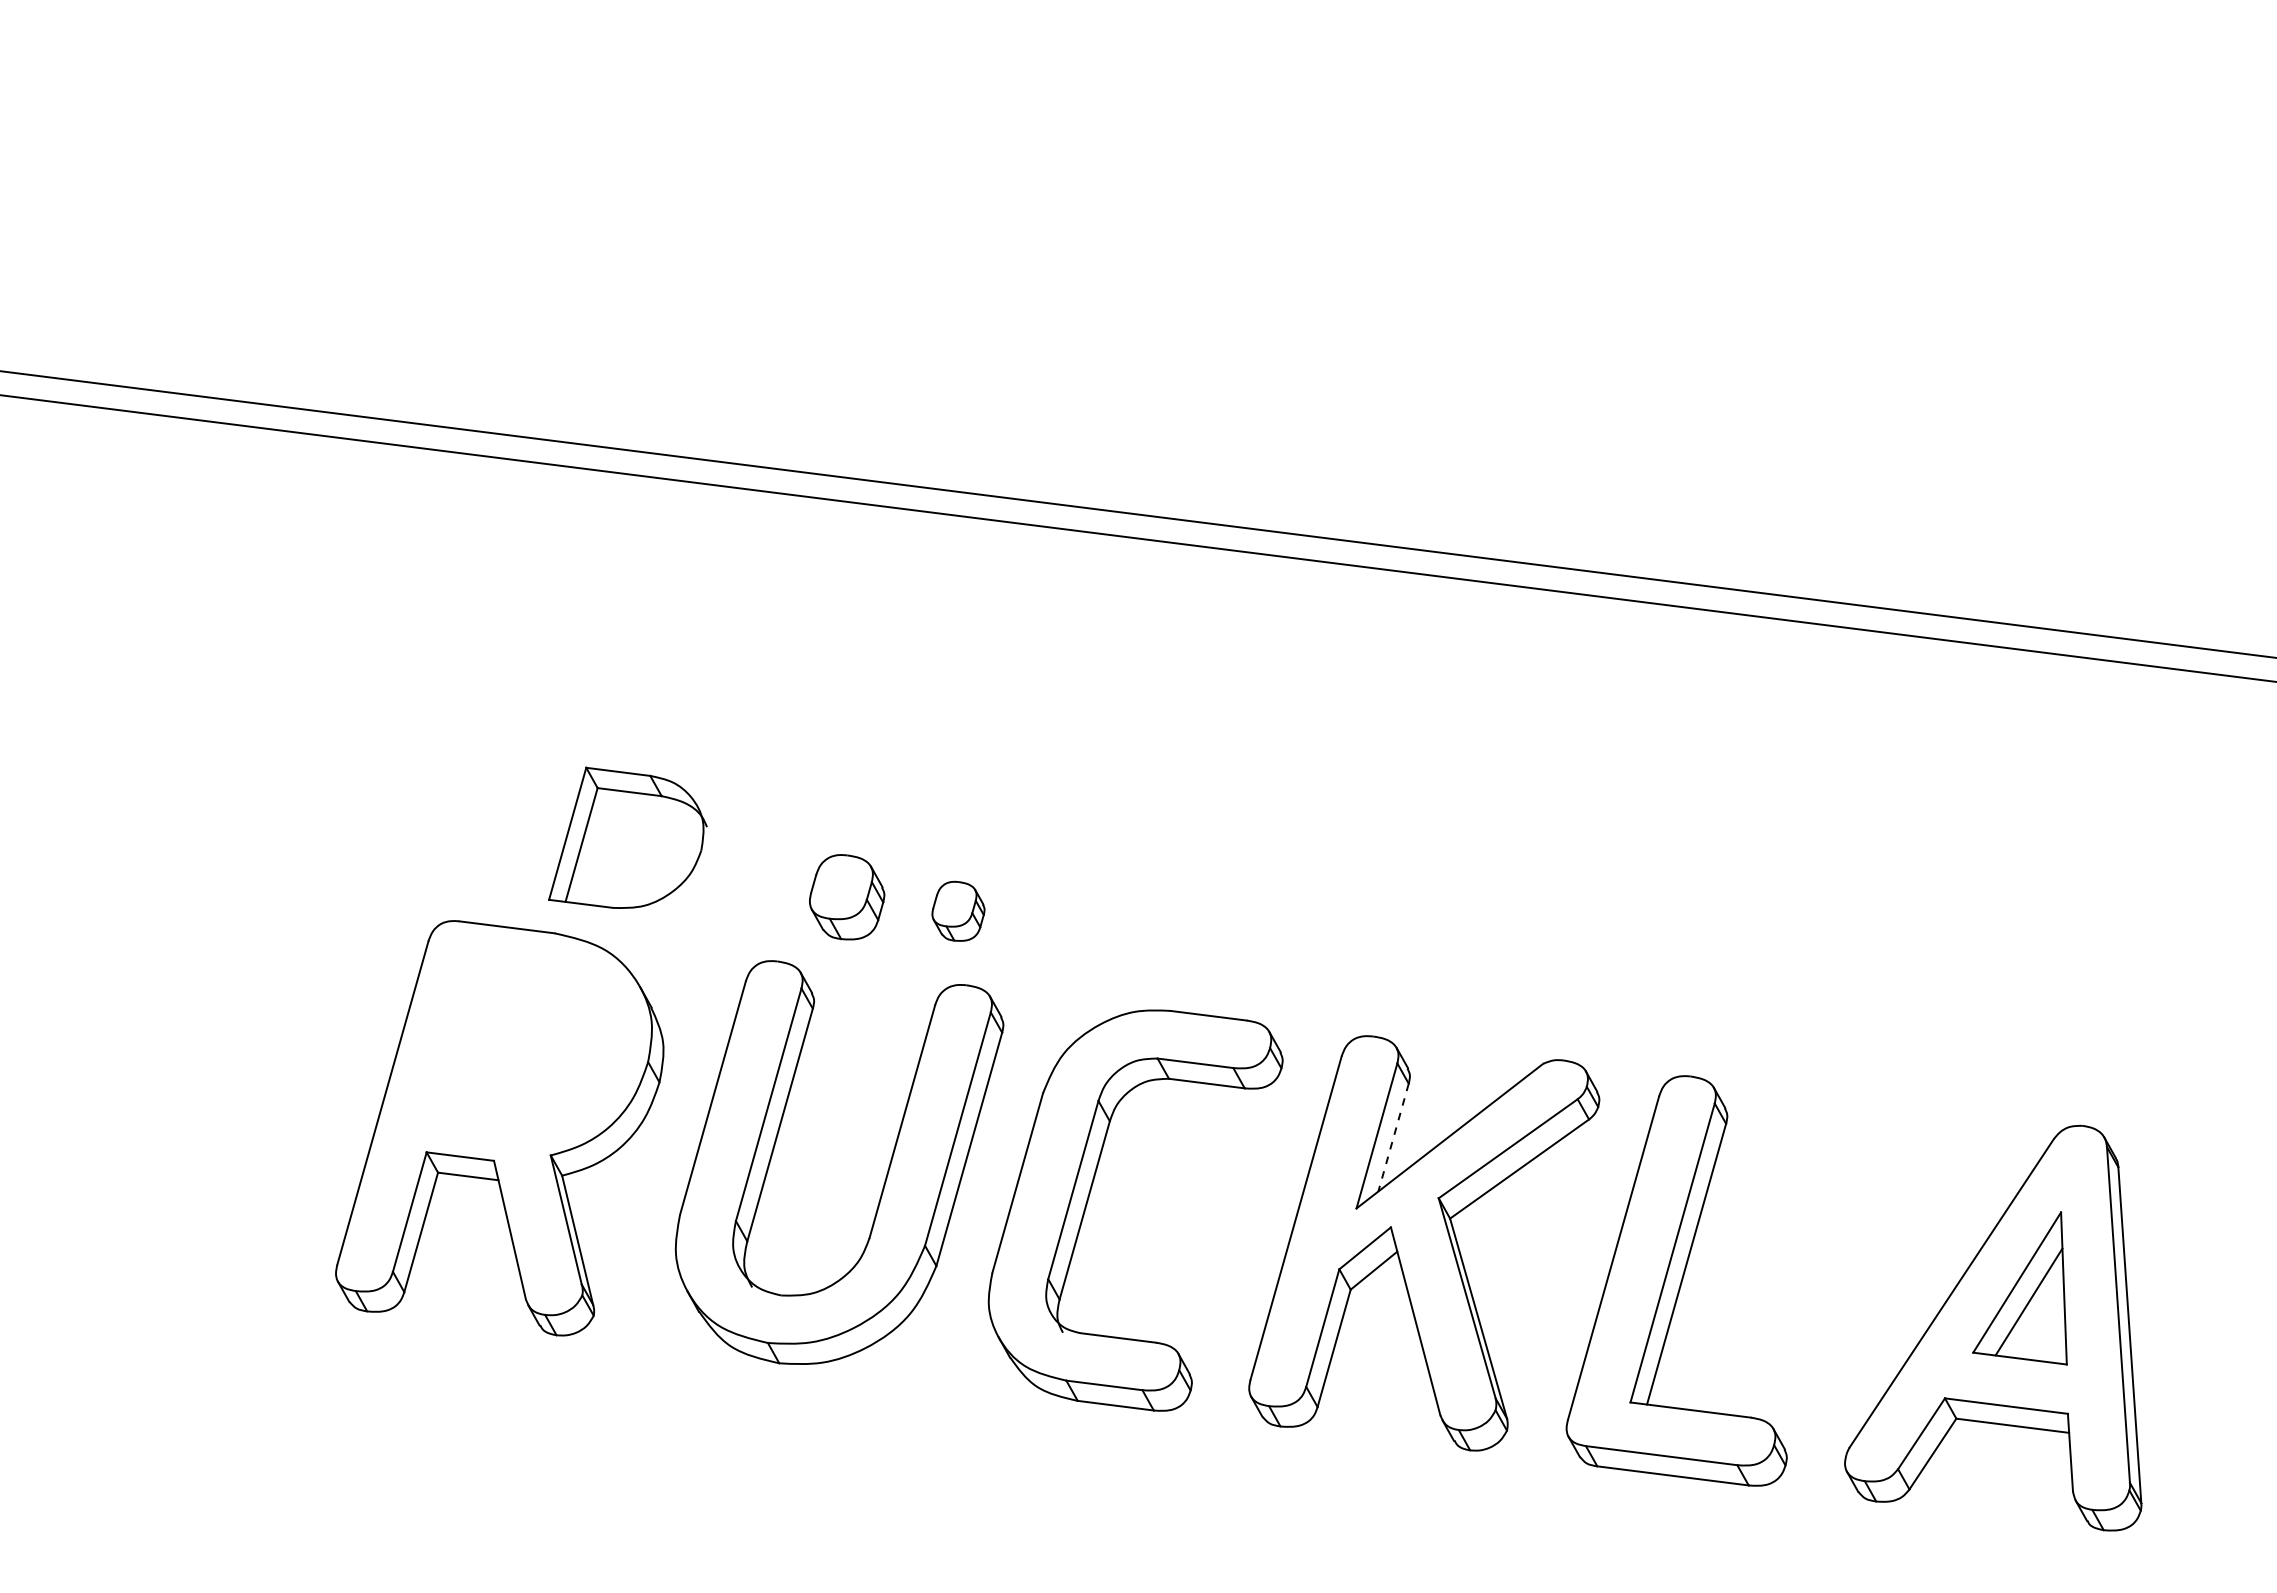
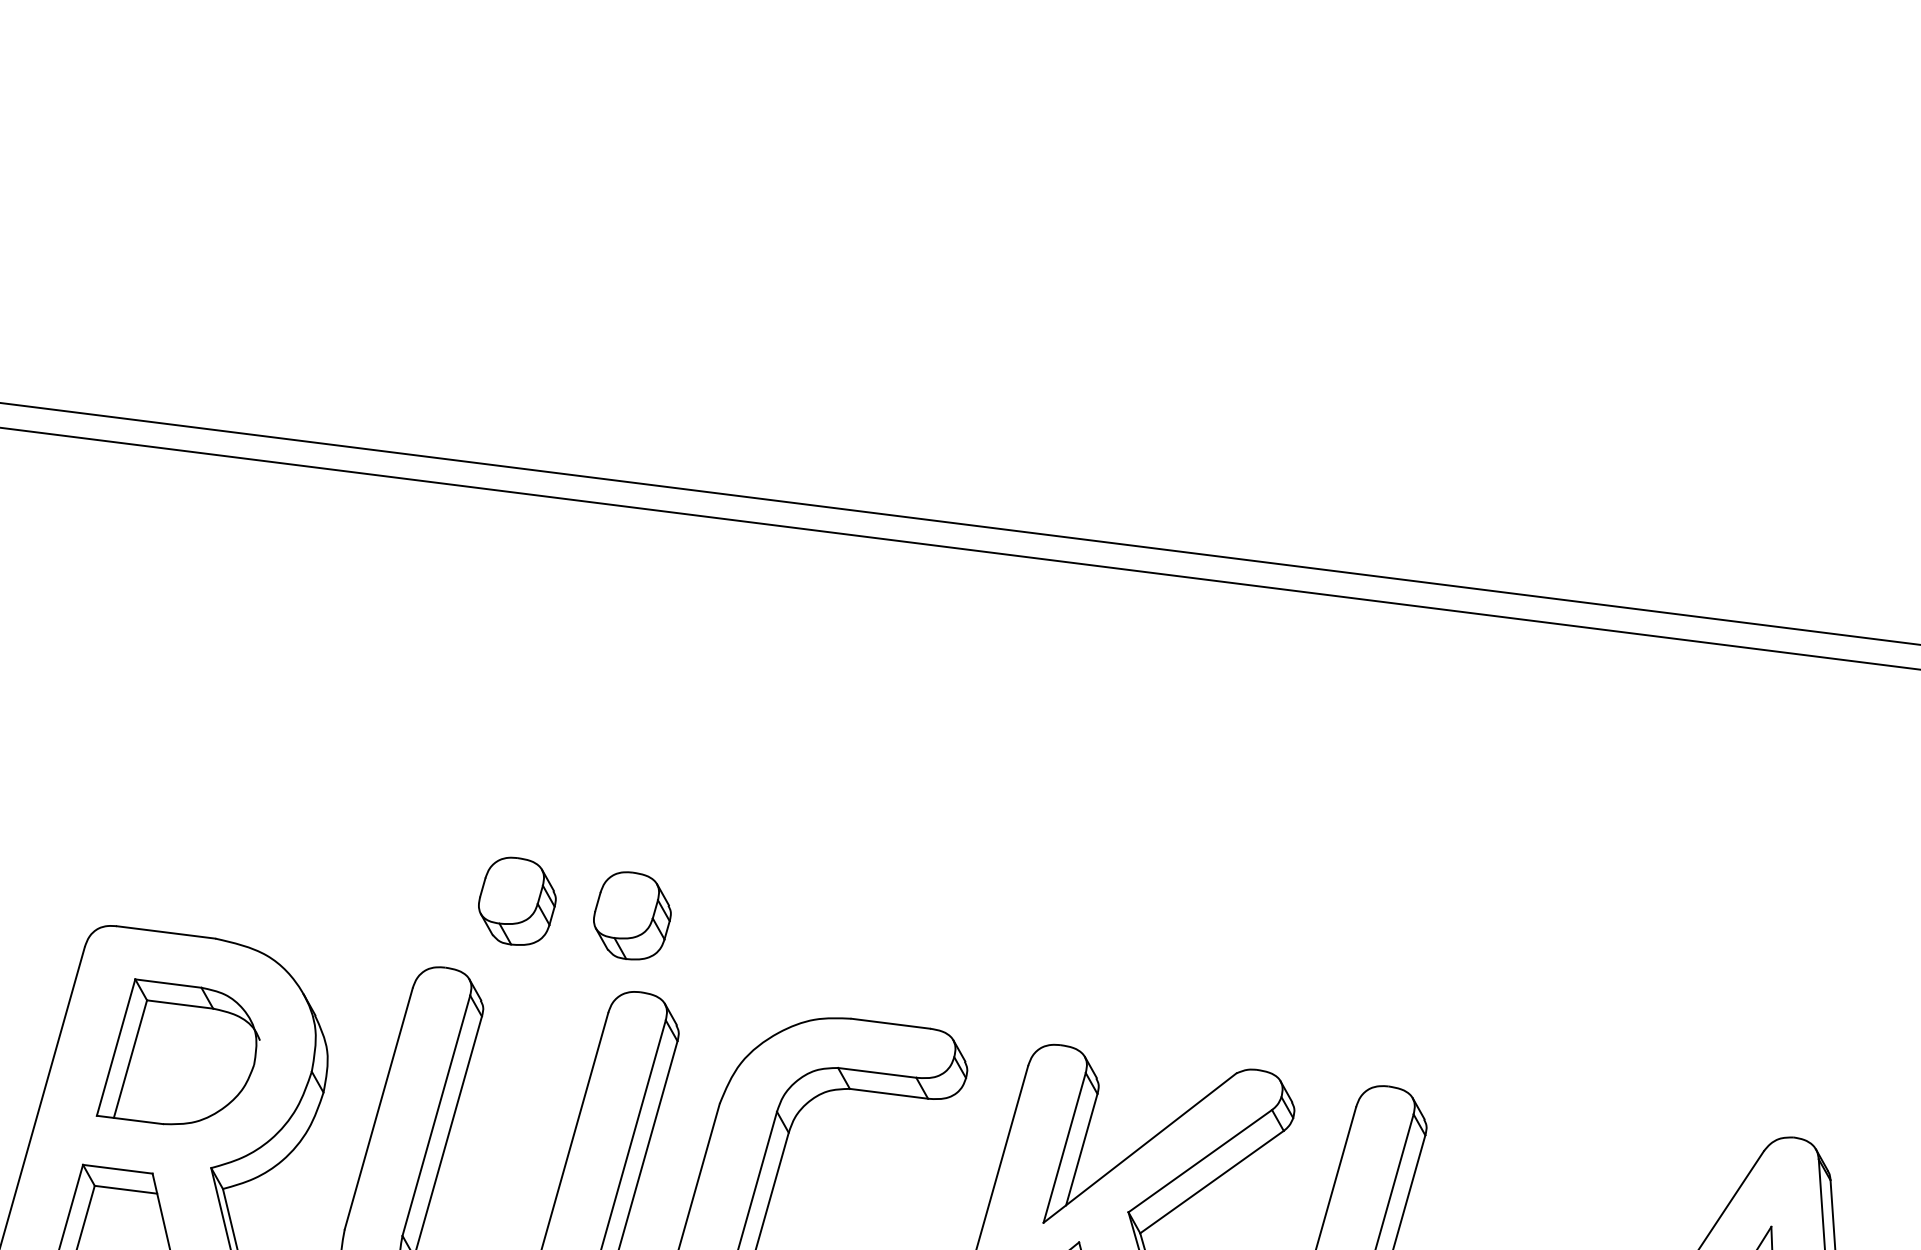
part: (627, 837) -> (177, 1051), moved
part: (958, 911) -> (632, 916), size x1.43
line: (1393, 1138) -> (1081, 1150), dashed -> solid

